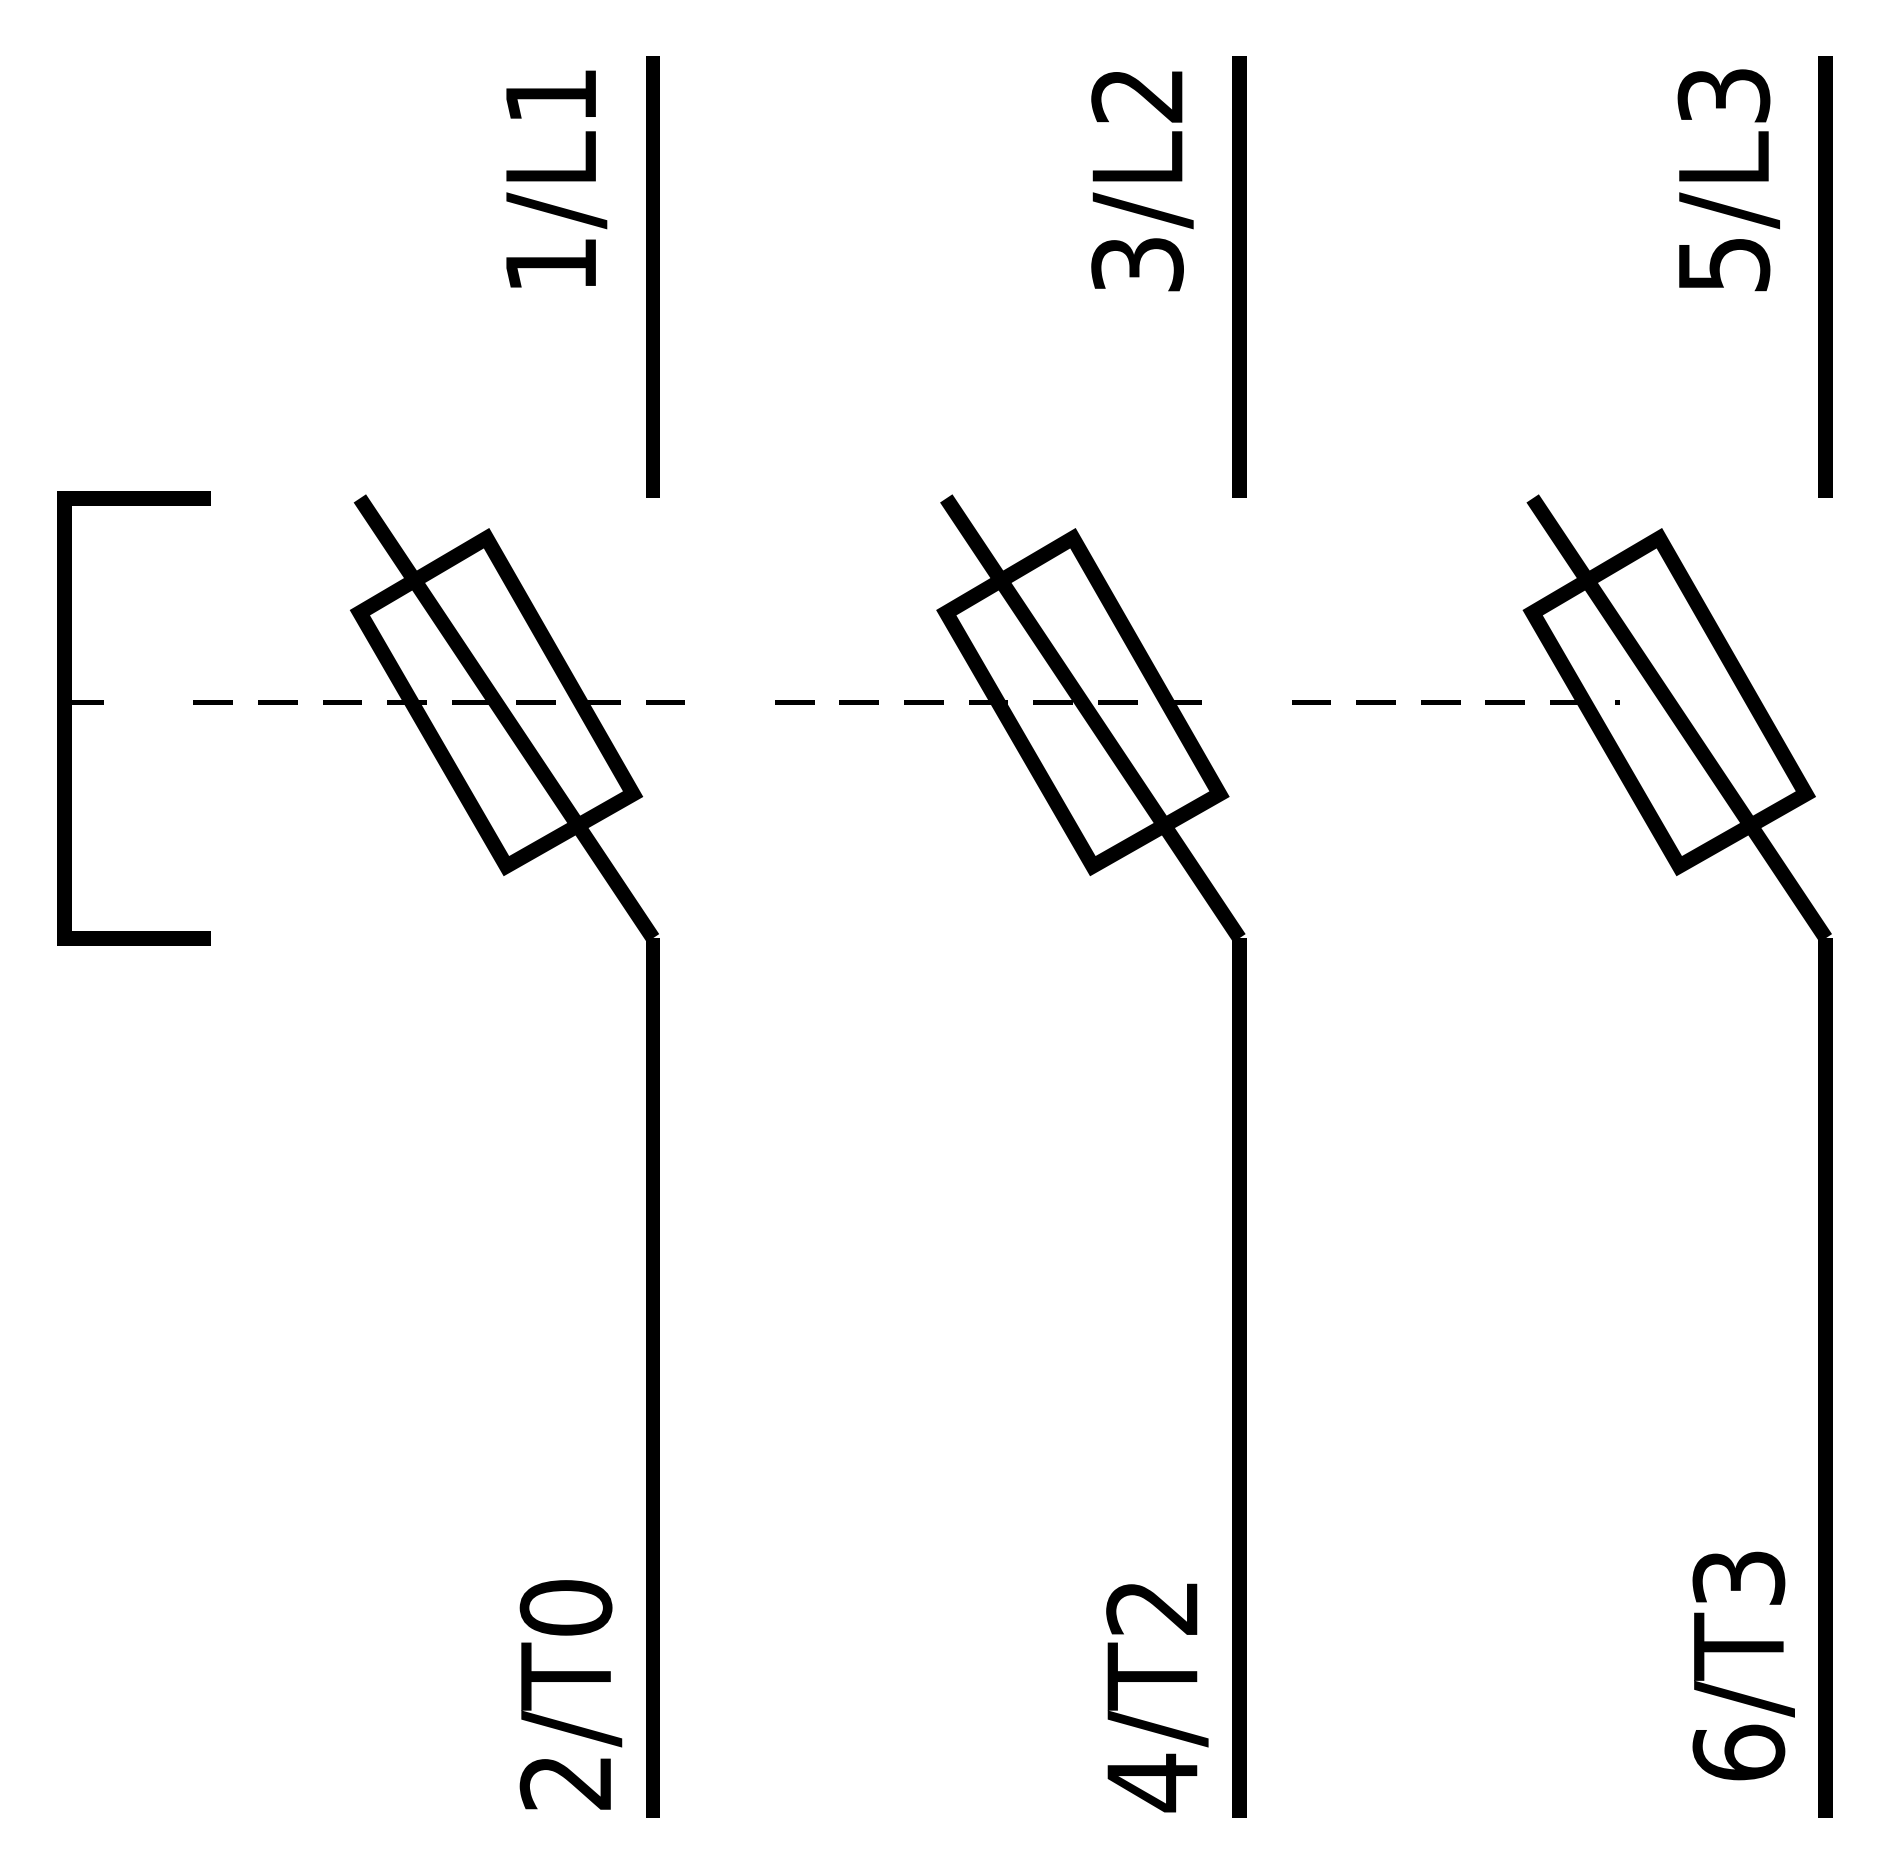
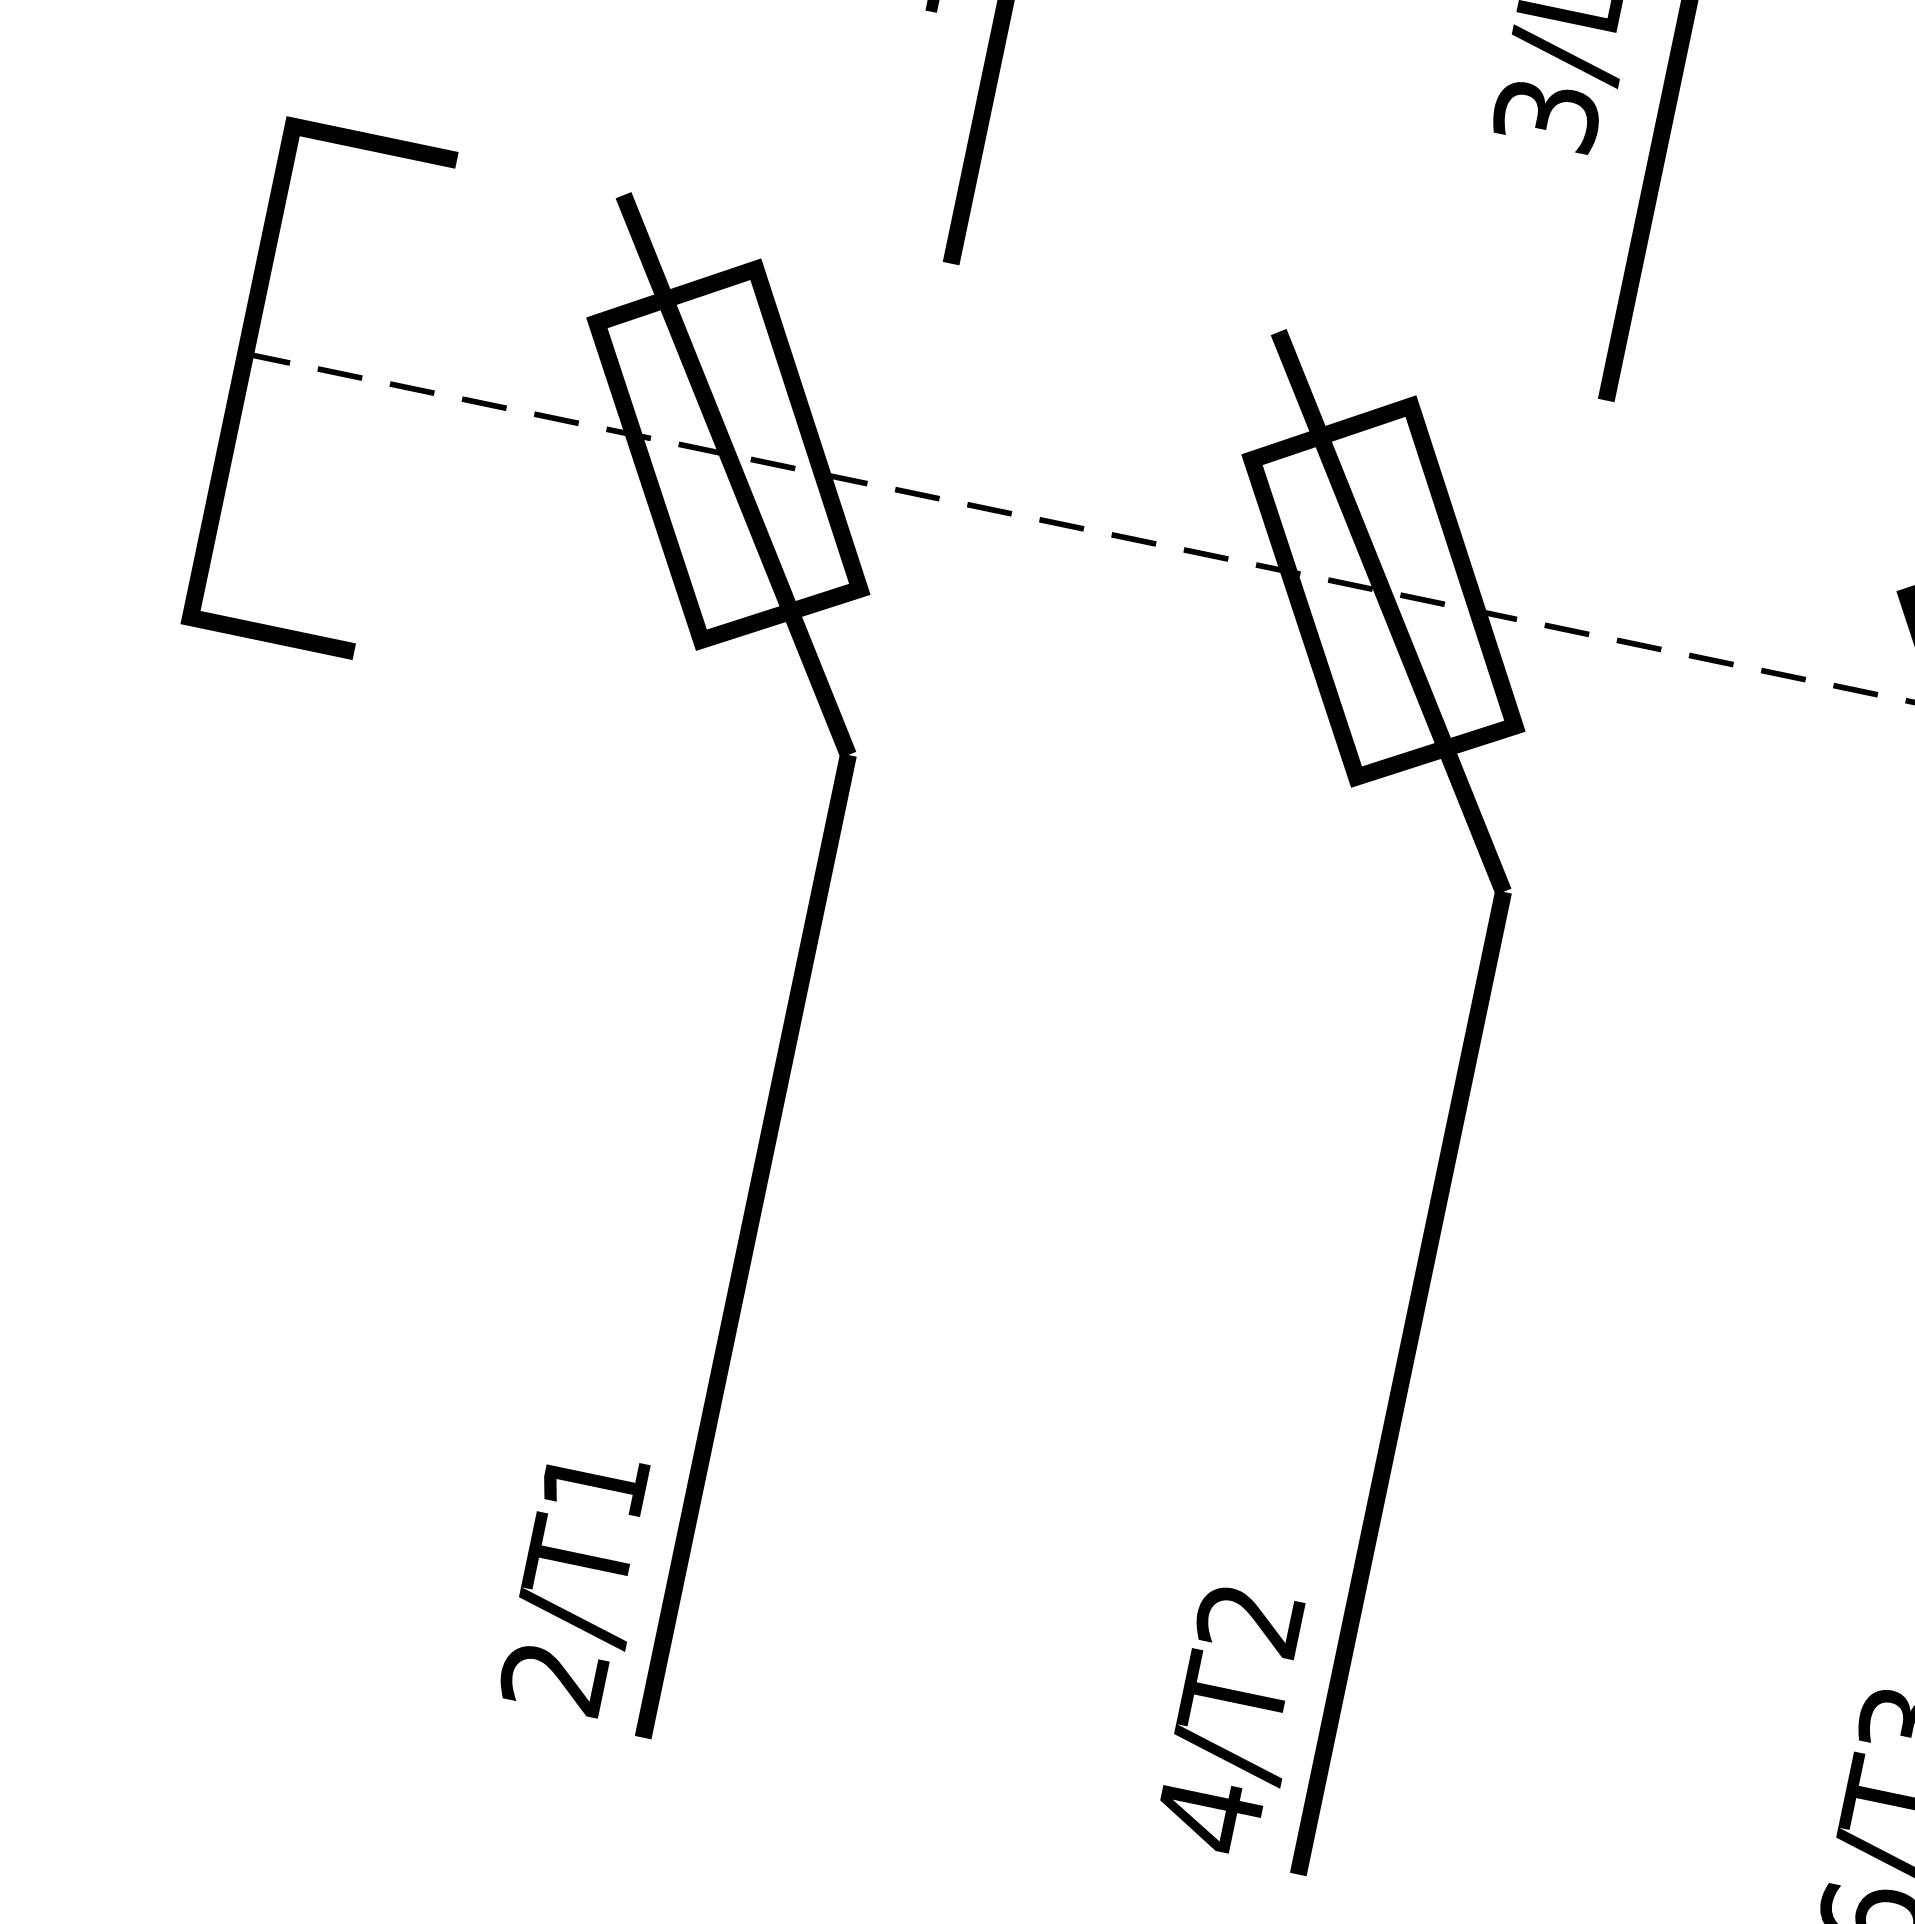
line: (148, 702) -> (339, 373), added
line: (729, 702) -> (988, 509), added
line: (1246, 702) -> (1566, 630), added
text: (565, 1607) -> (594, 1482), 2/T0 -> 2/T1

